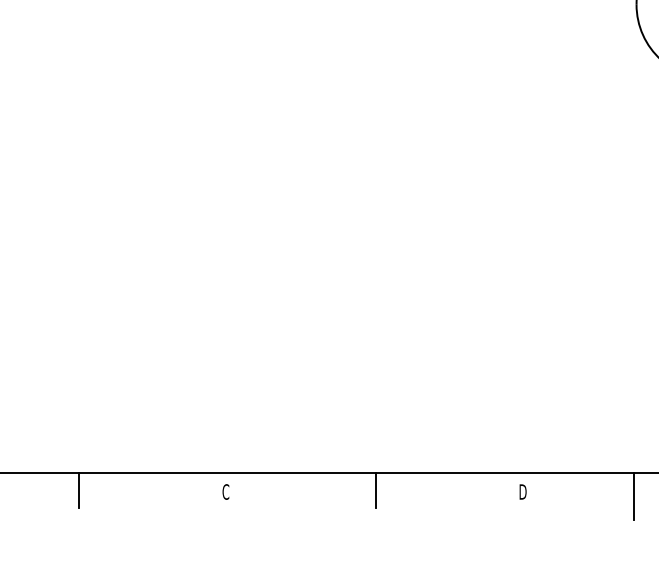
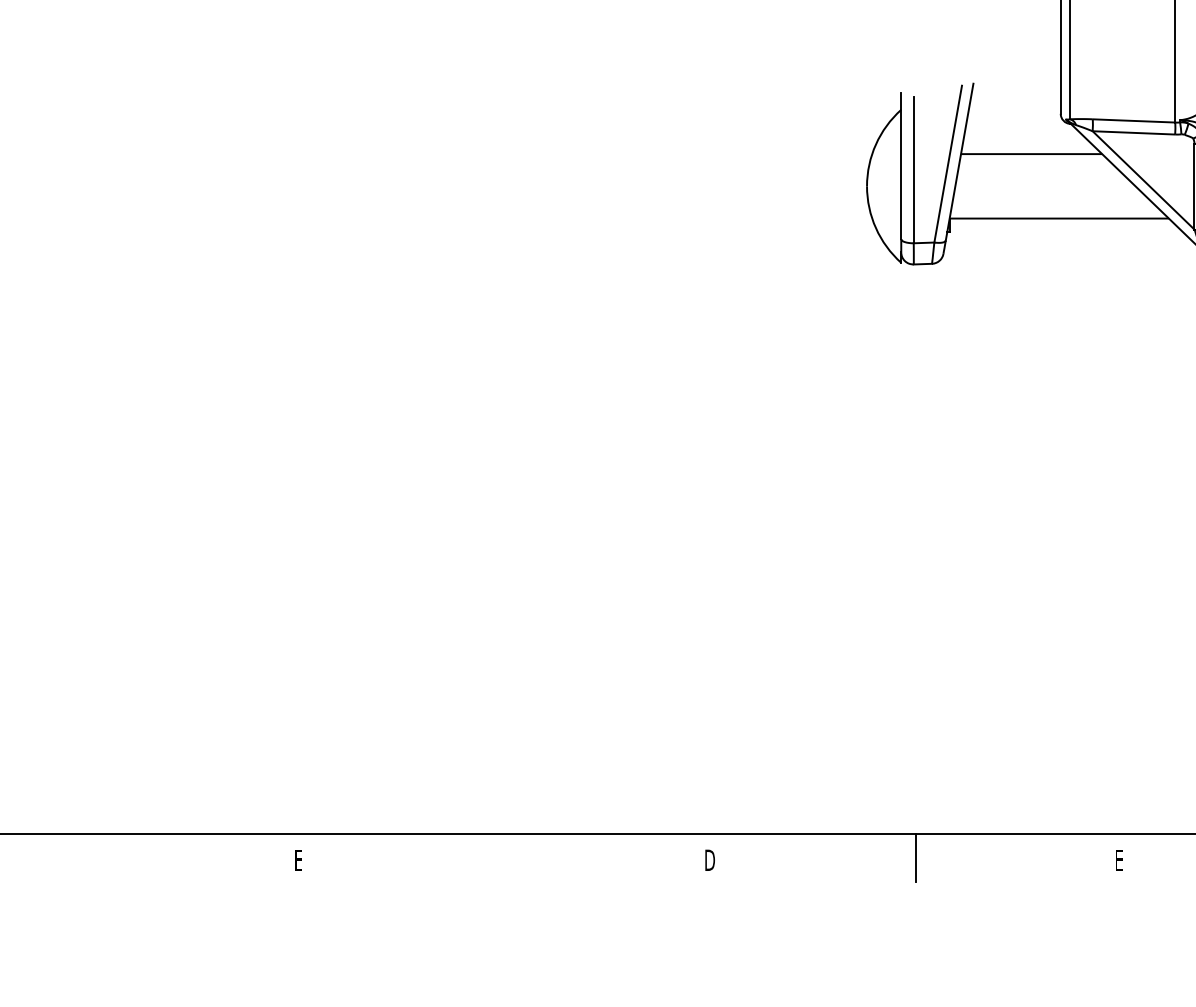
line: (78, 490) -> (95, 858), removed
line: (375, 490) -> (506, 858), removed
text: (225, 492) -> (298, 860), C -> E
line: (633, 496) -> (863, 866), removed

